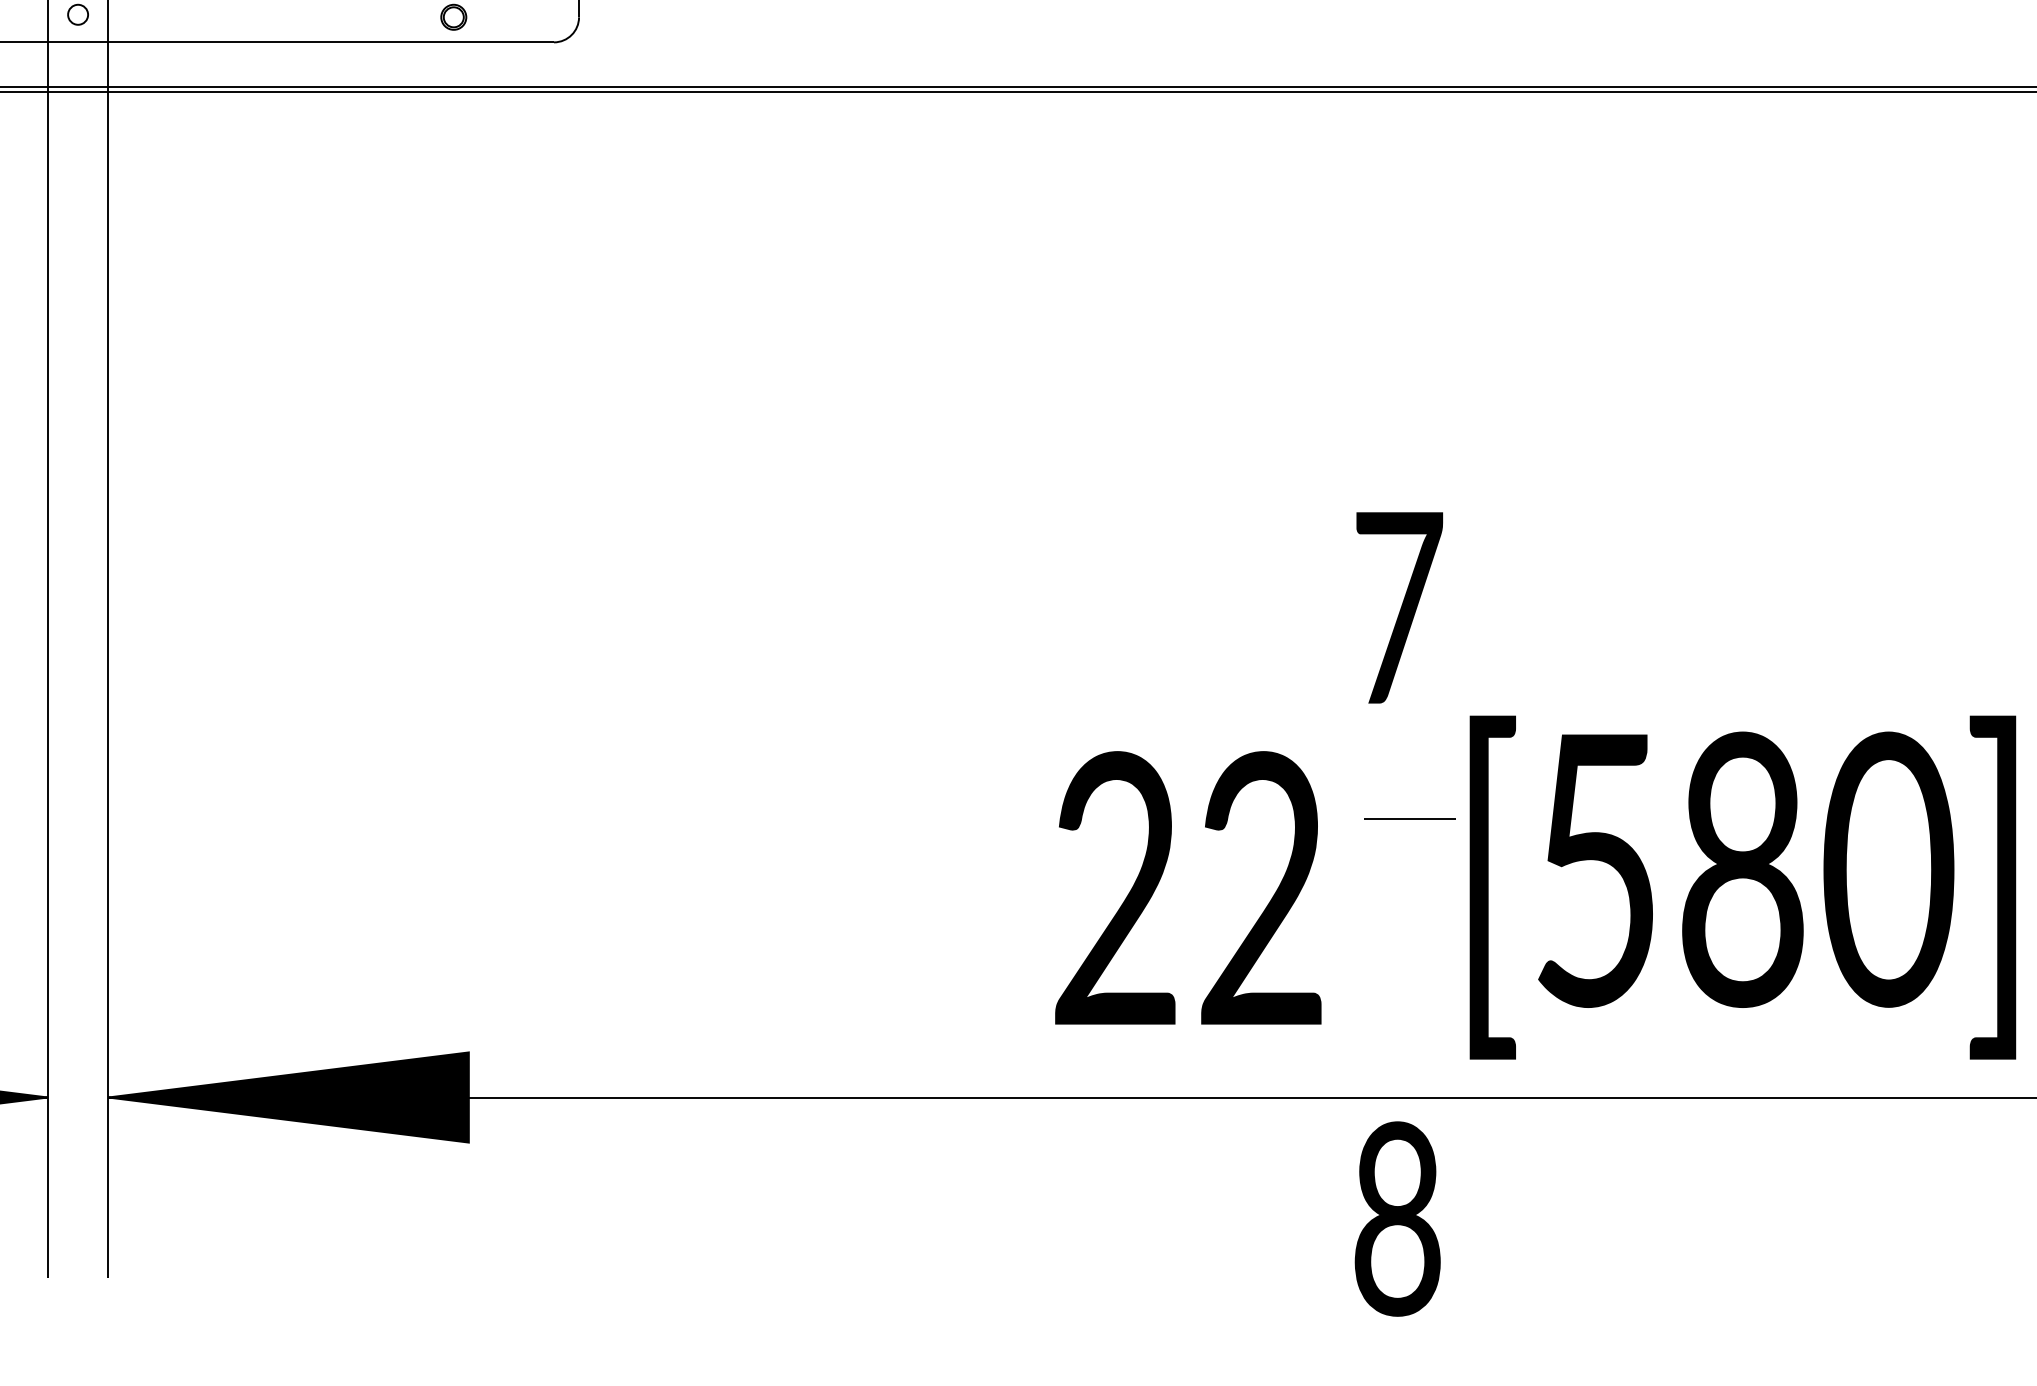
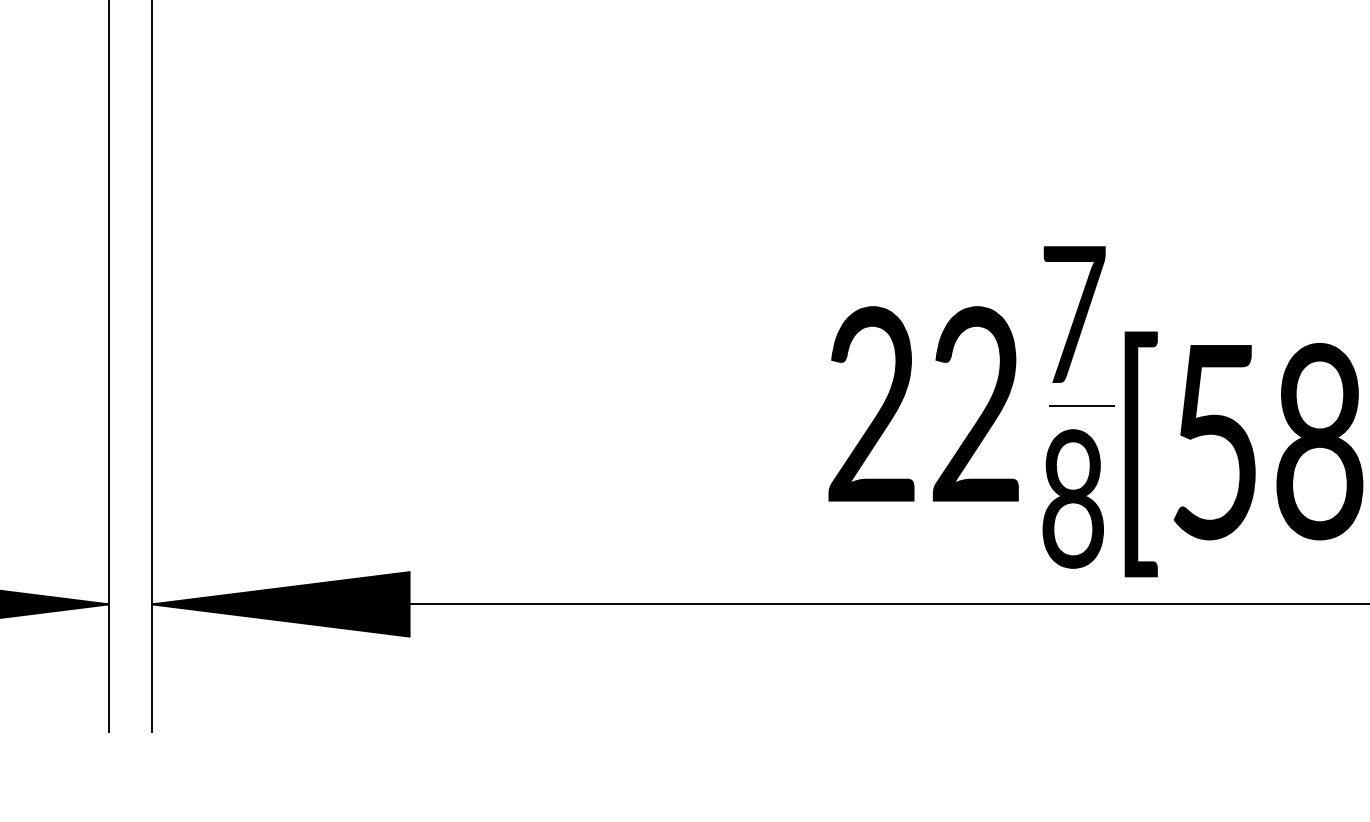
text: (1399, 607) -> (1074, 314), moved
text: (1188, 887) -> (923, 403), moved
text: (1397, 1218) -> (1073, 498), moved

